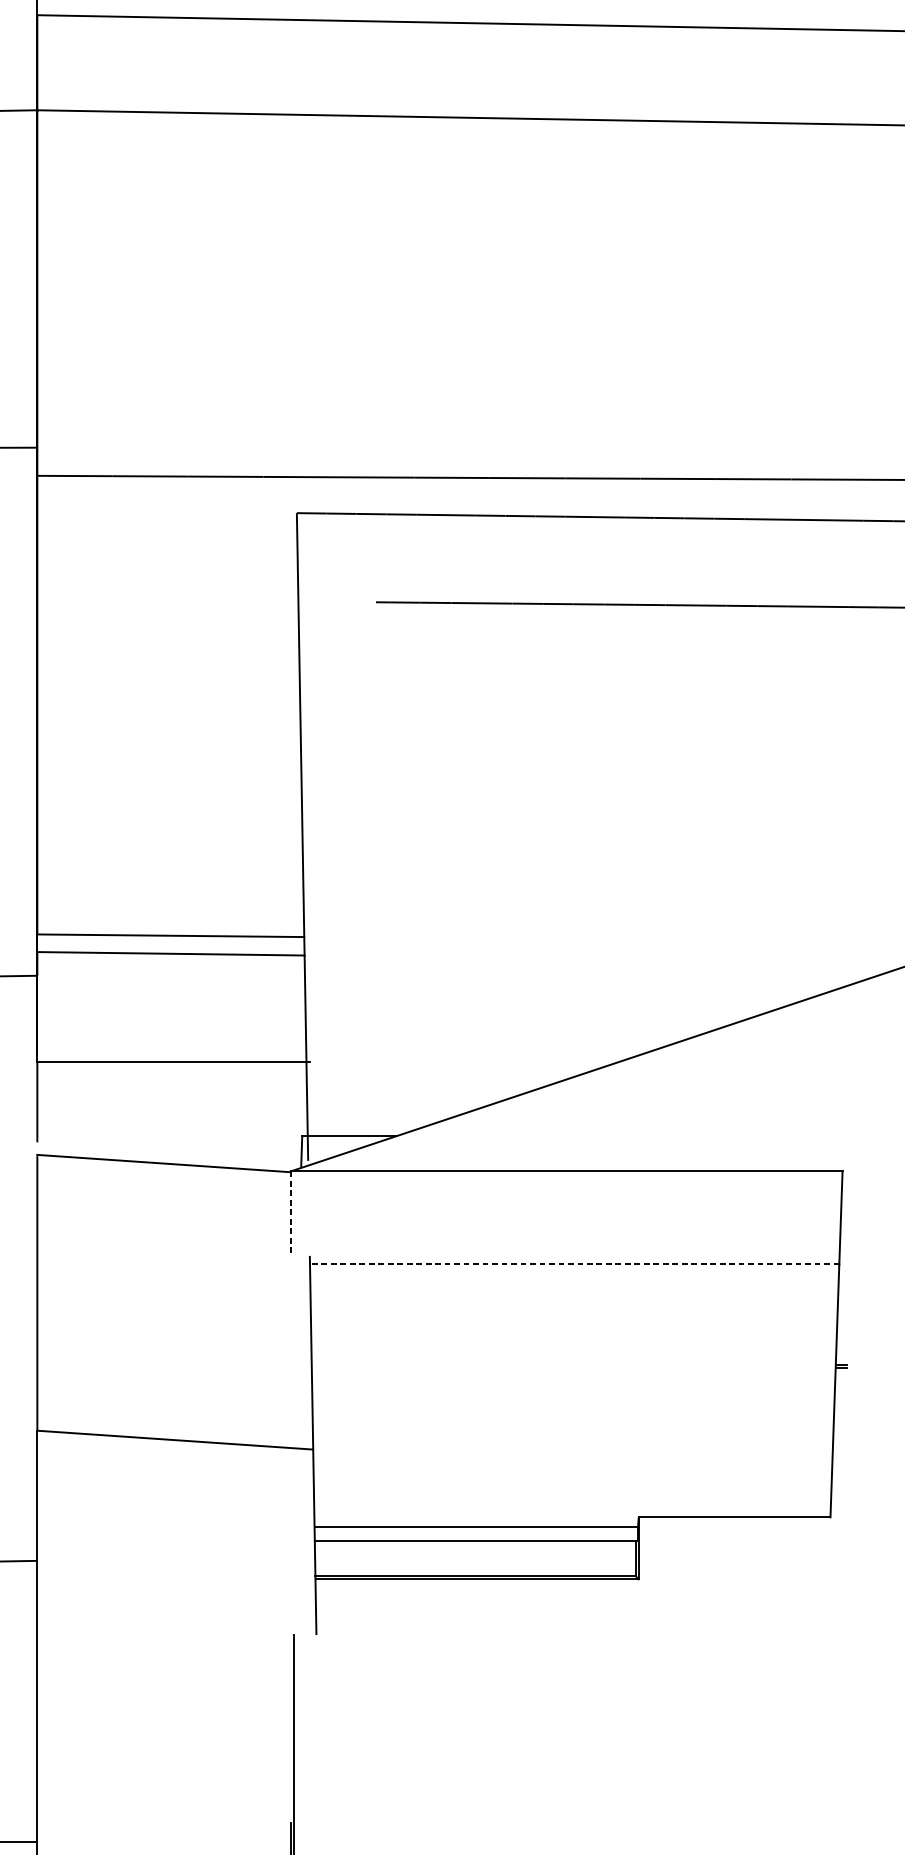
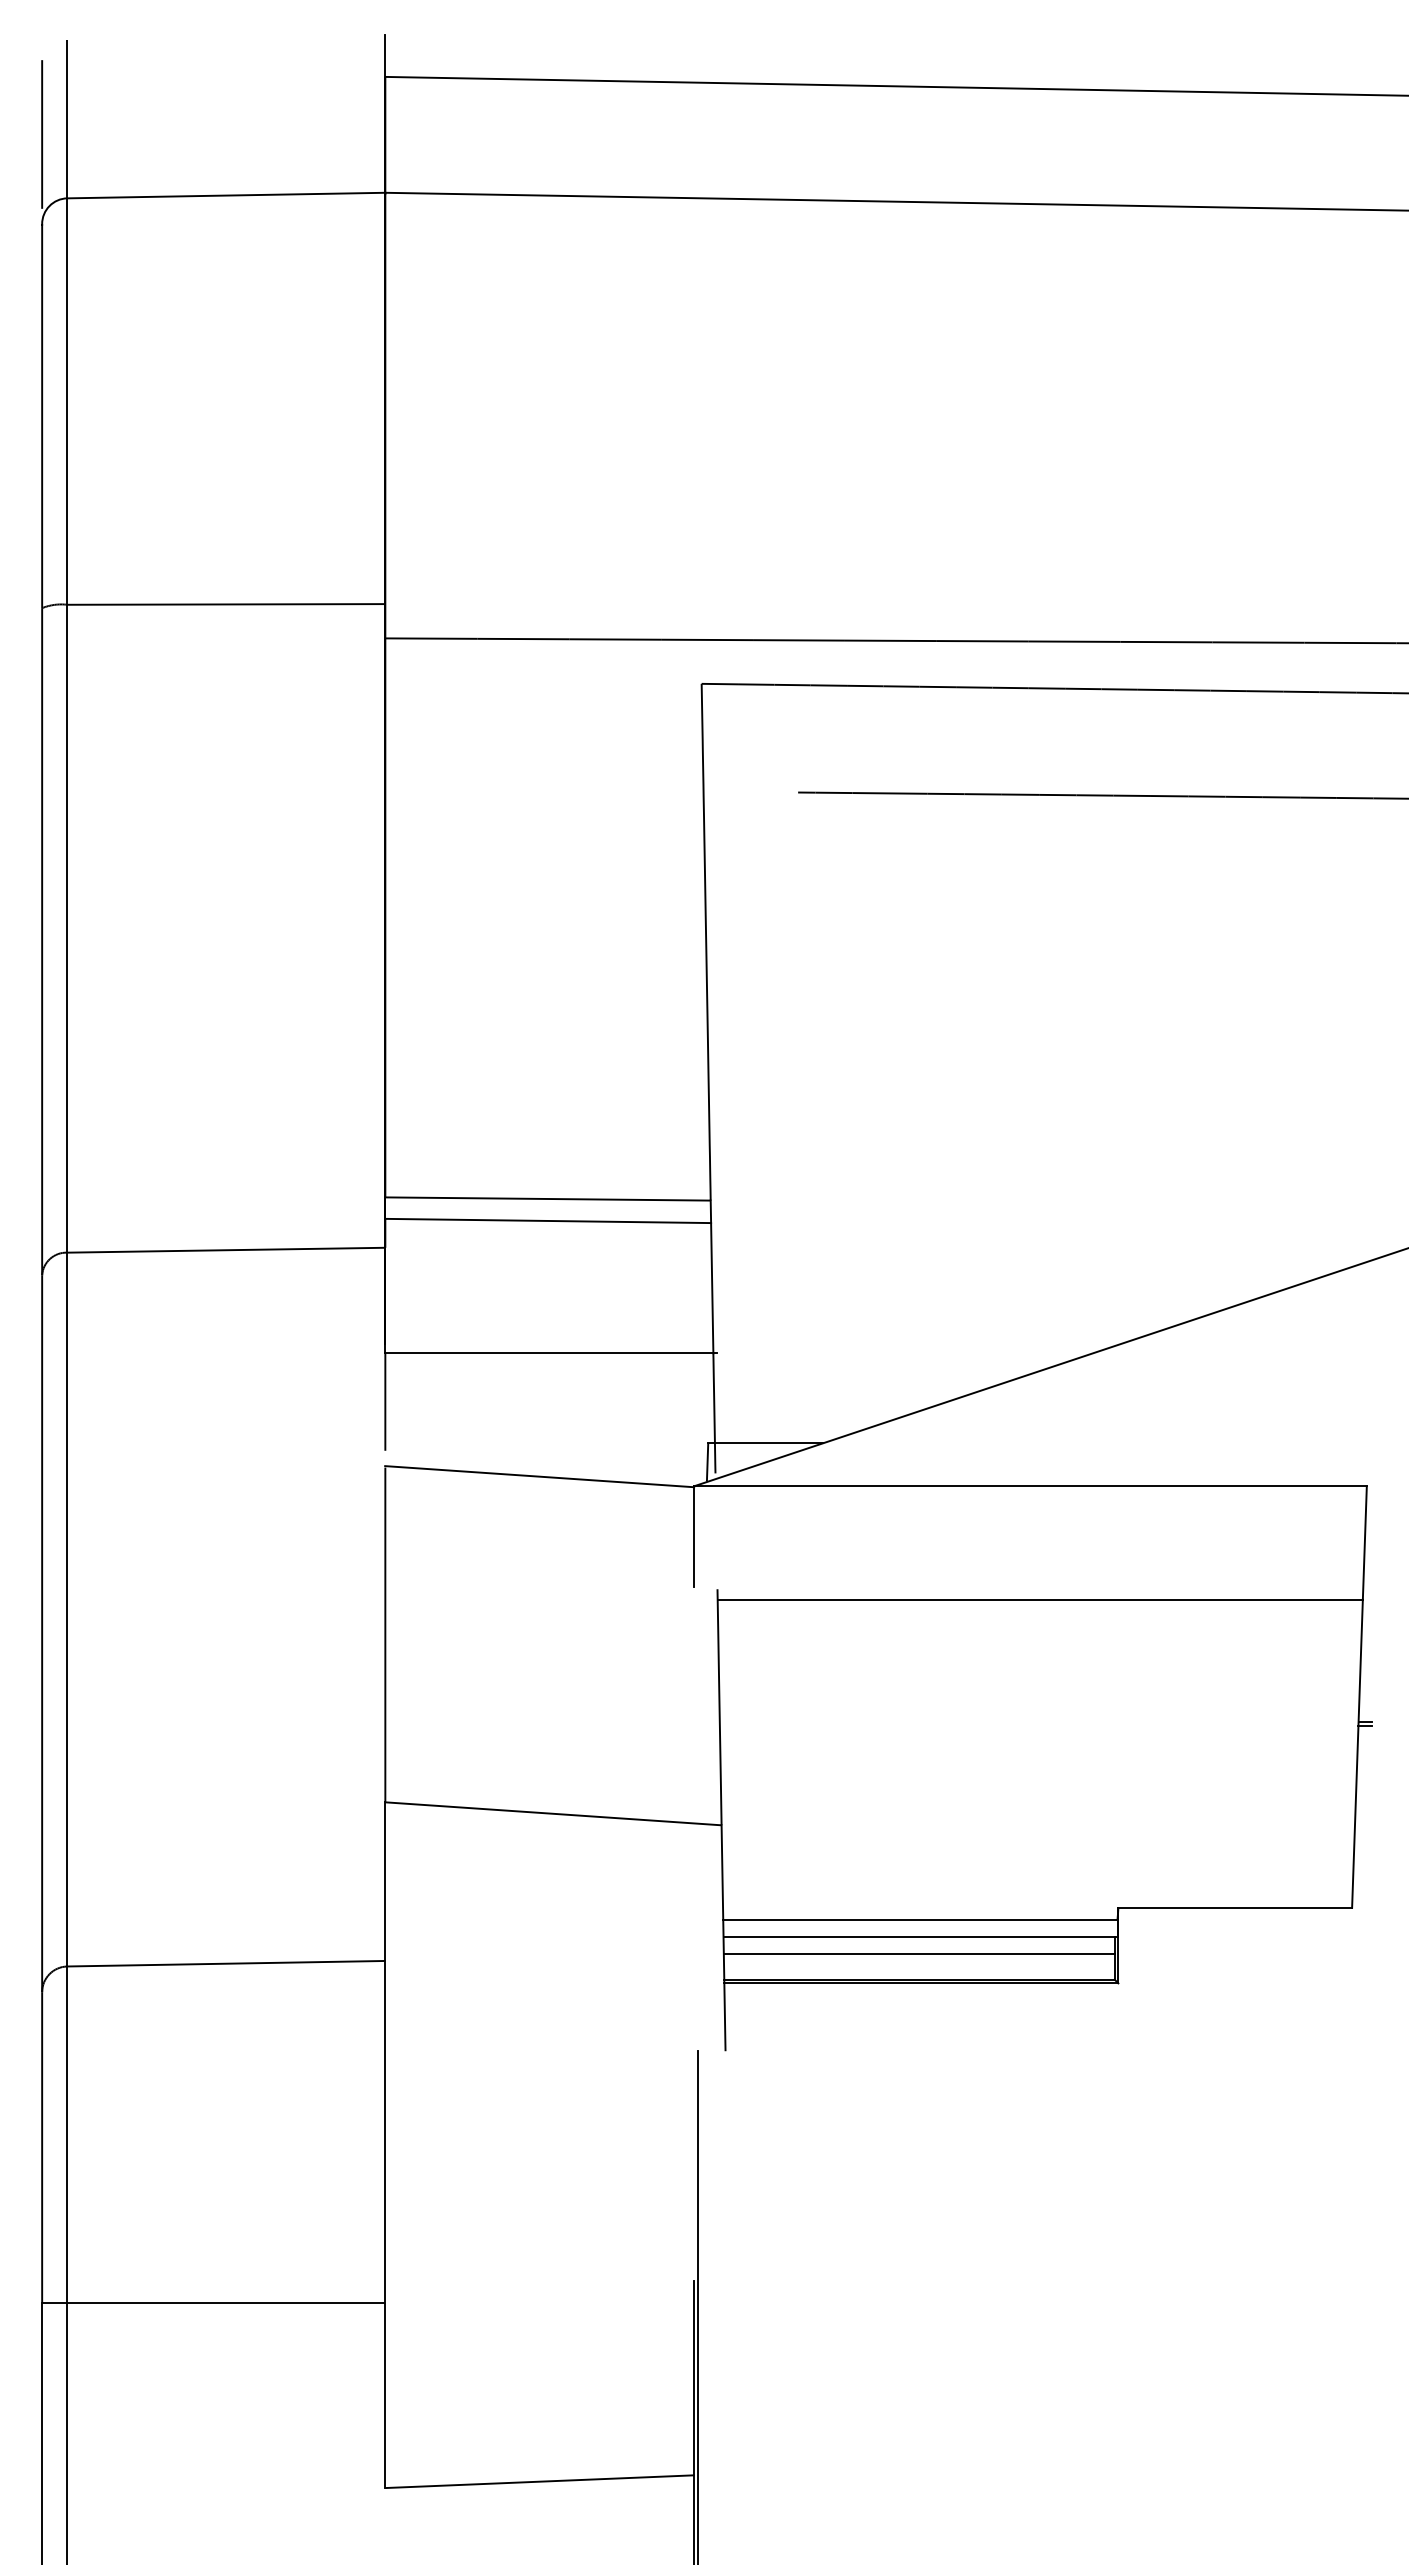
line: (290, 1212) -> (694, 1536), dashed -> solid
line: (574, 1264) -> (1040, 1599), dashed -> solid
line: (474, 1554) -> (918, 1953), added

